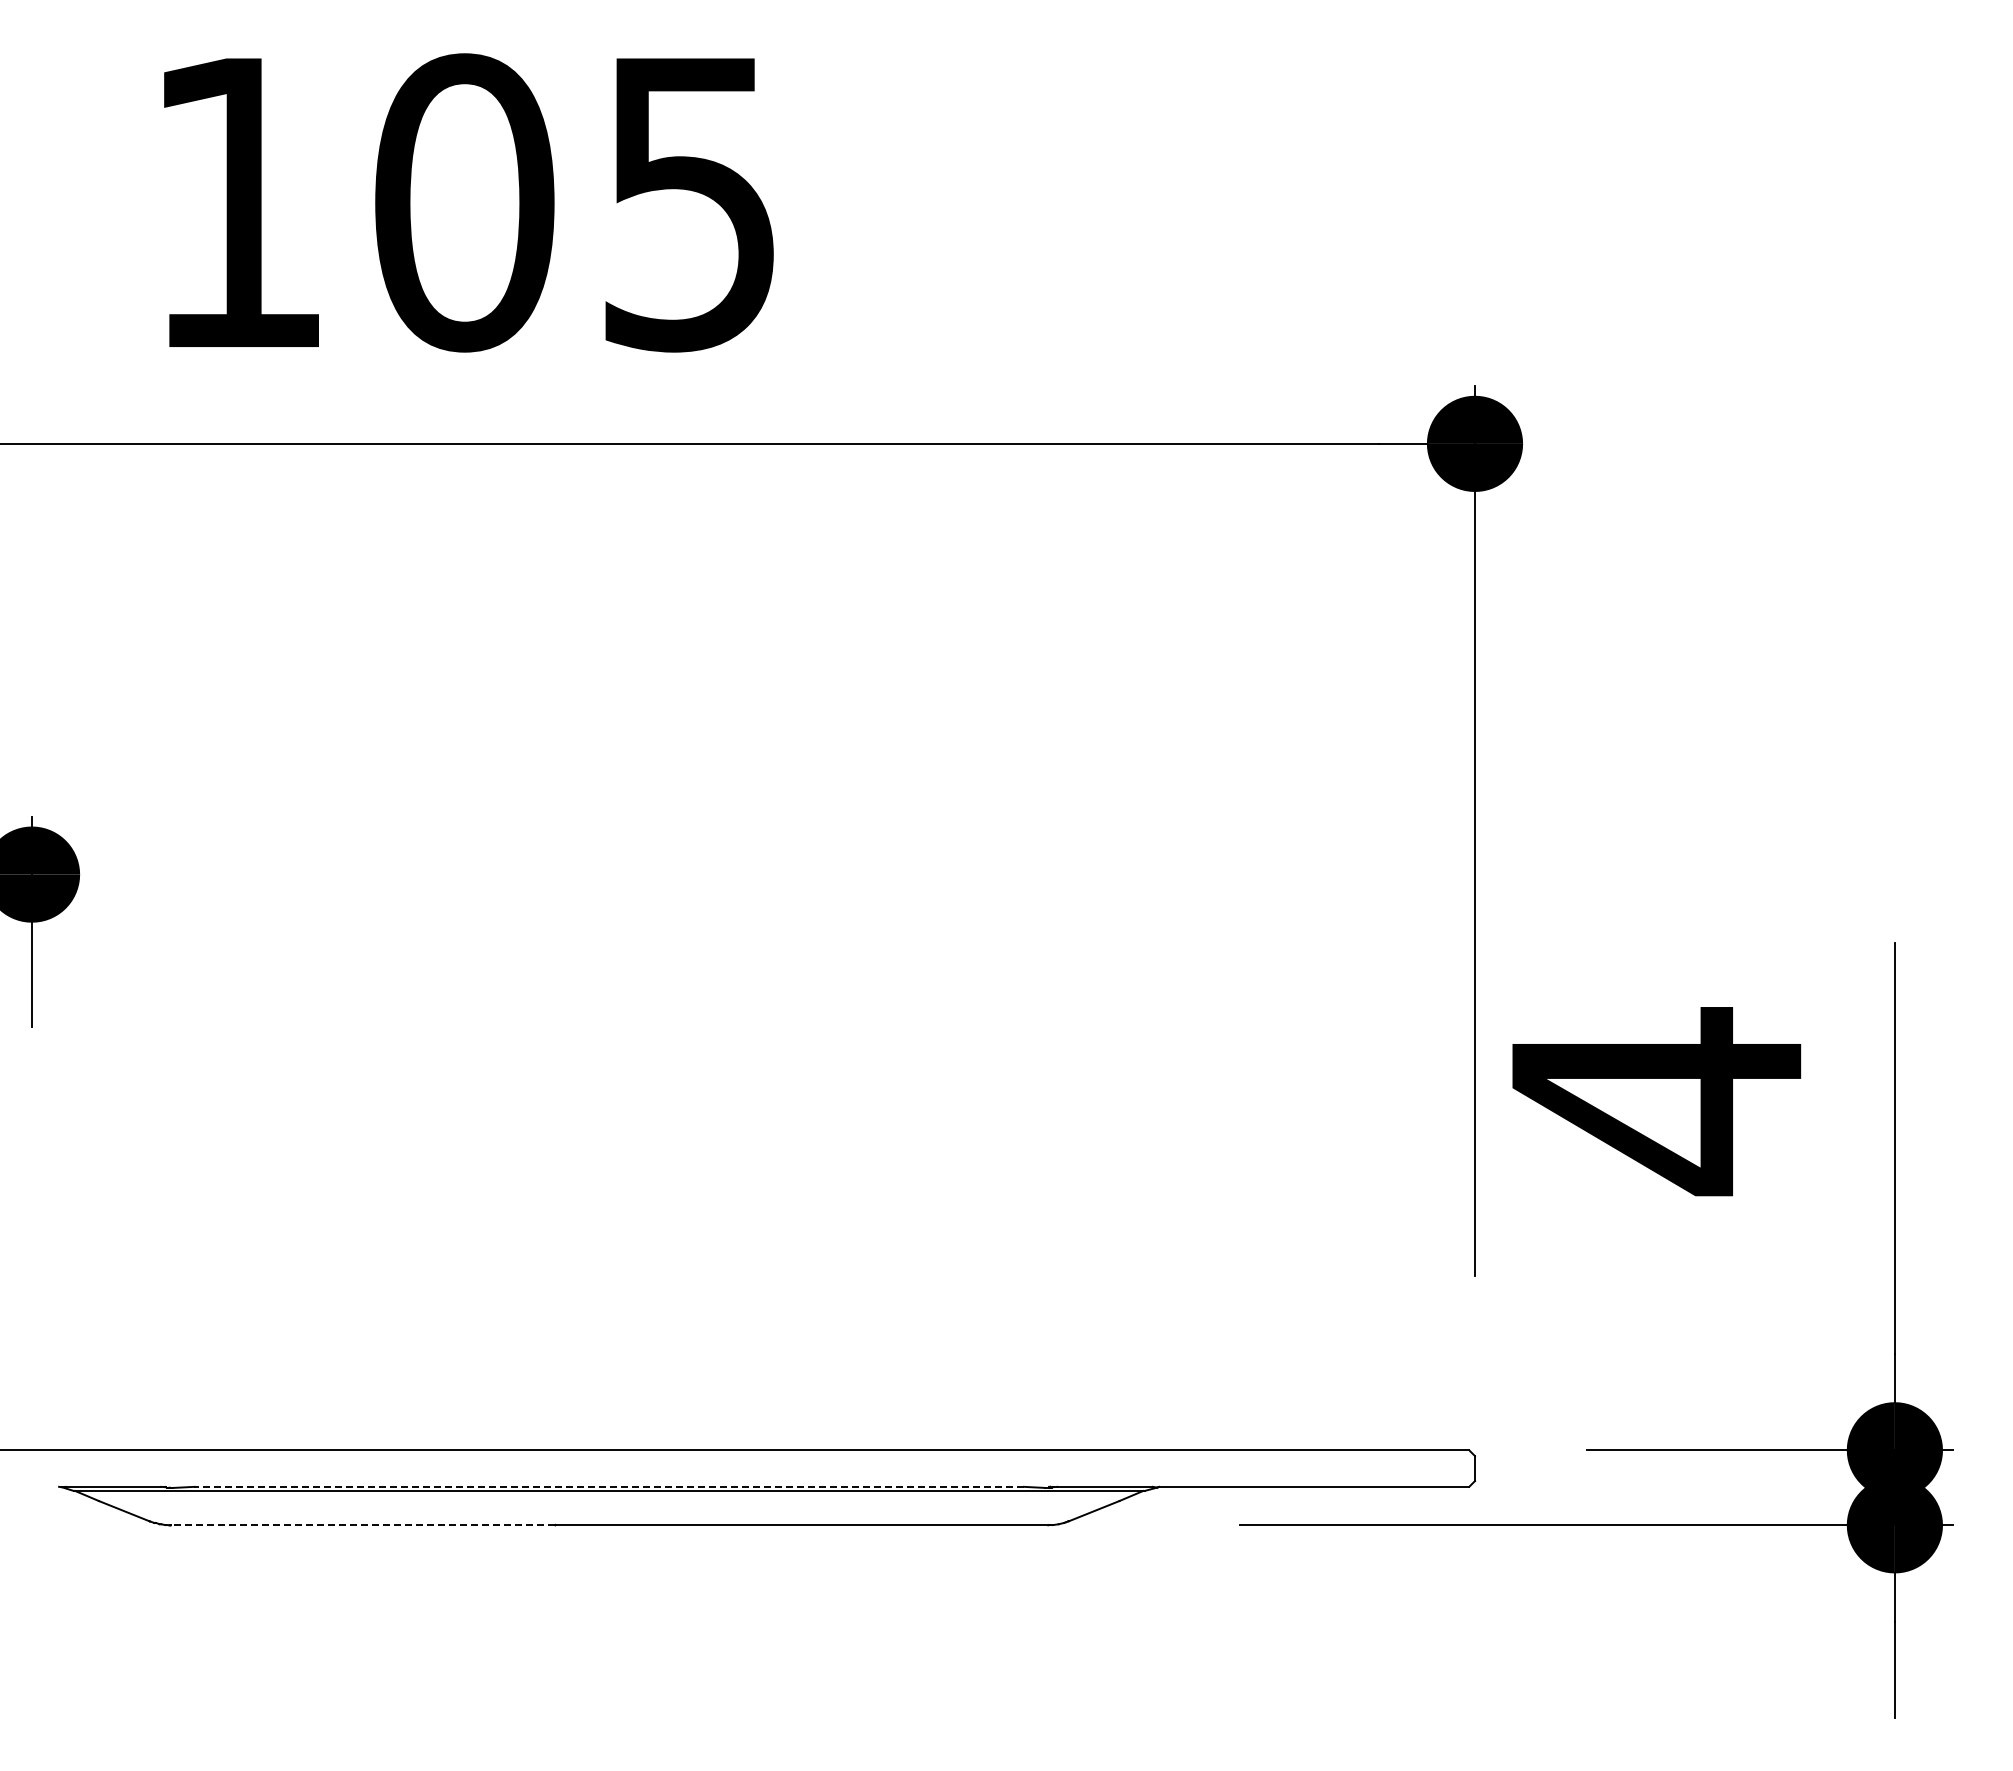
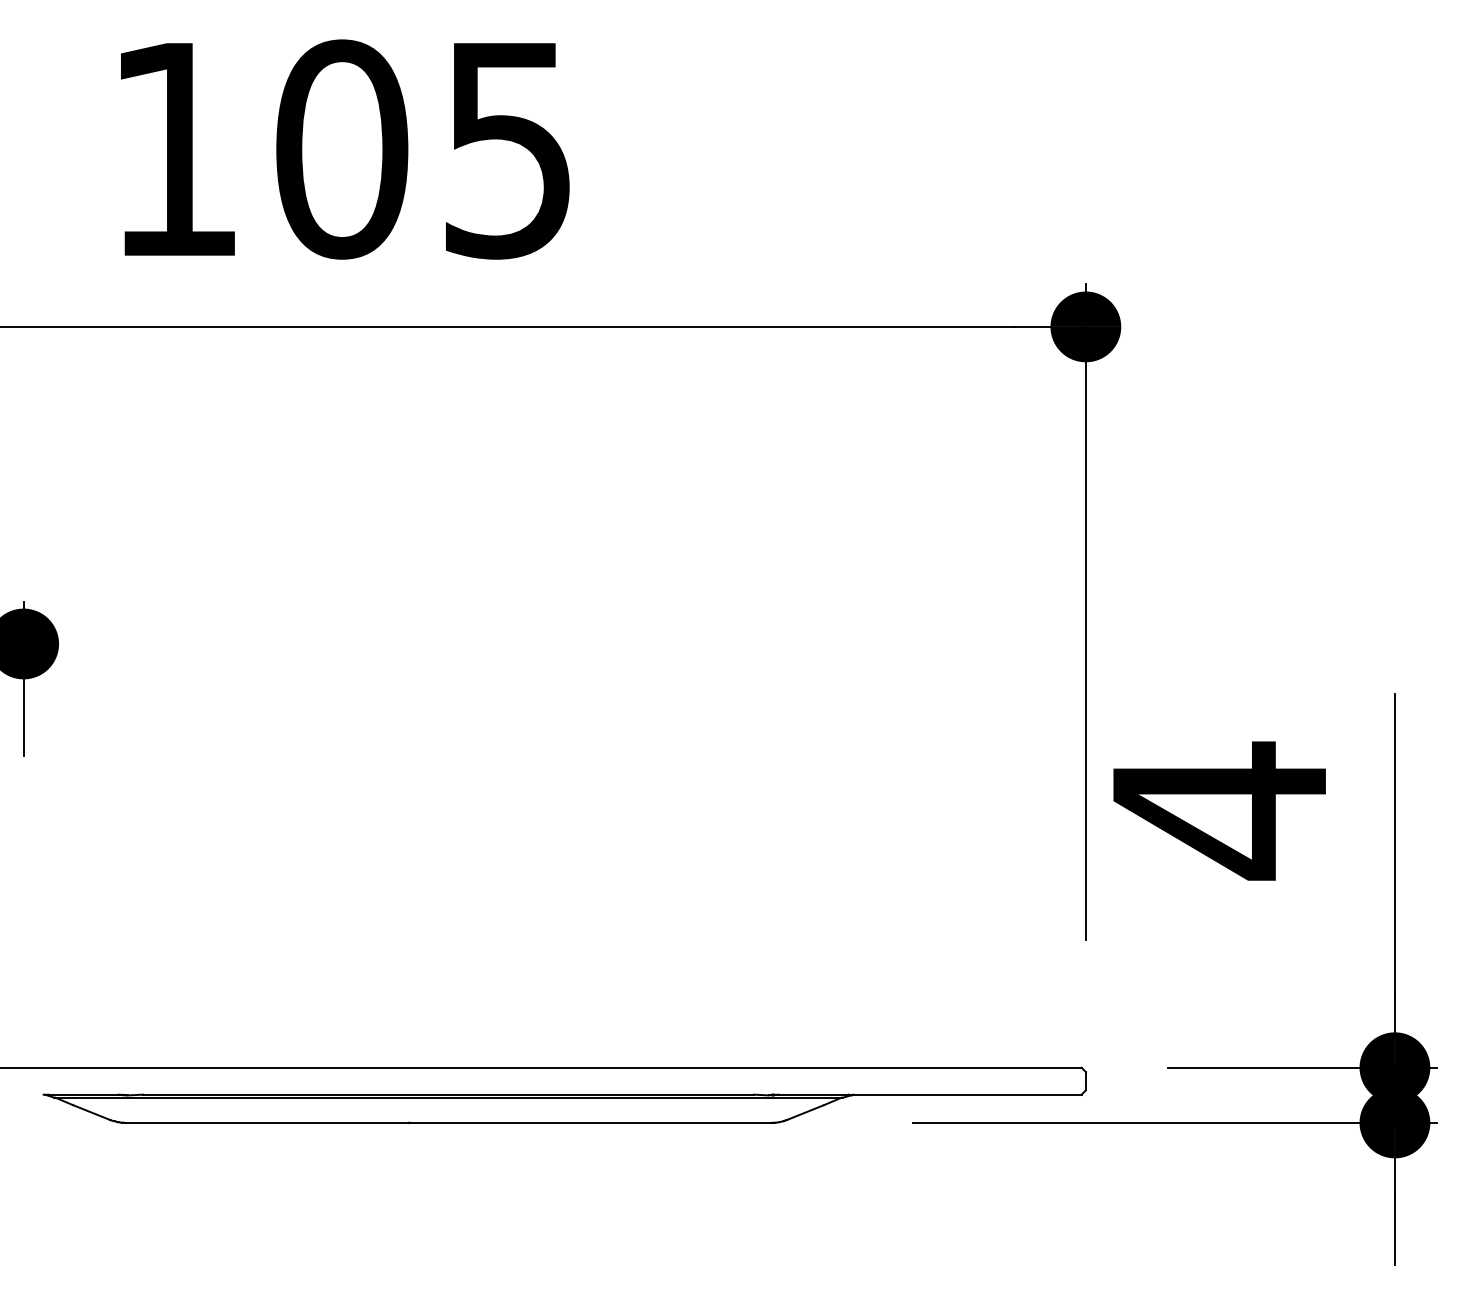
line: (609, 1486) -> (448, 1094), dashed -> solid
line: (362, 1525) -> (266, 1123), dashed -> solid

